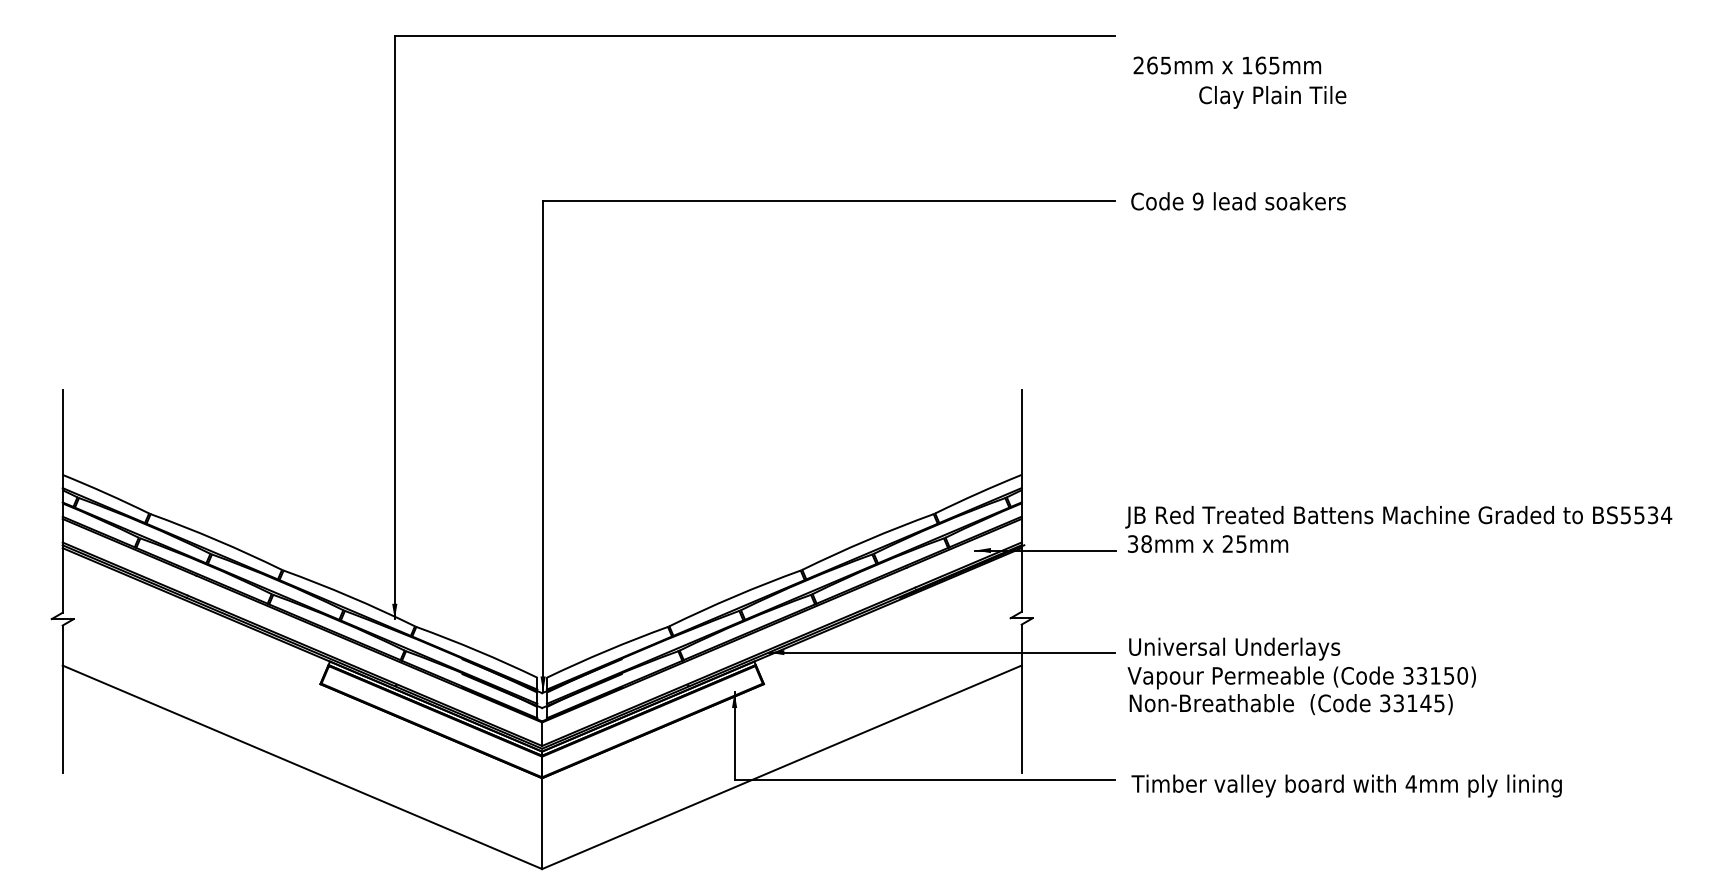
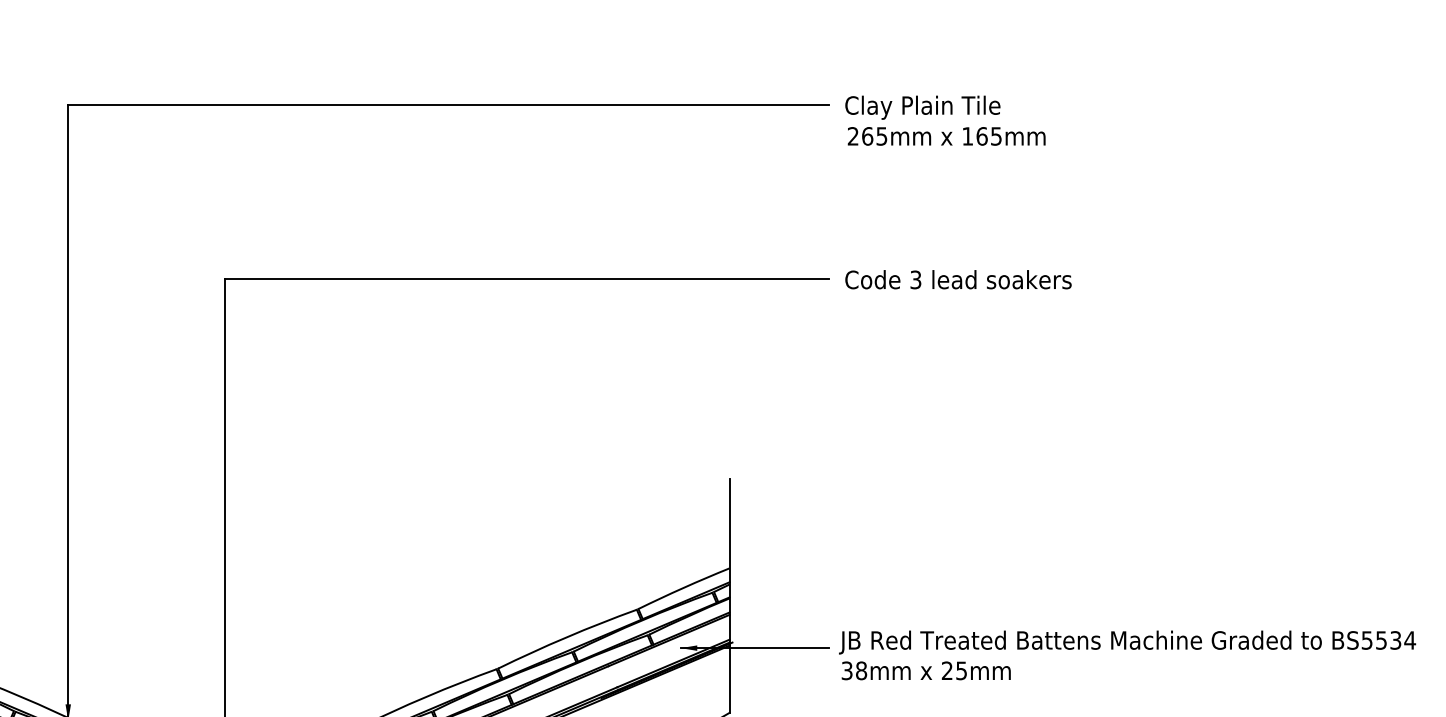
text: (1272, 97) -> (922, 107), moved
text: (1197, 201) -> (915, 279), 9 -> 3
text: (1398, 529) -> (1127, 655), moved

